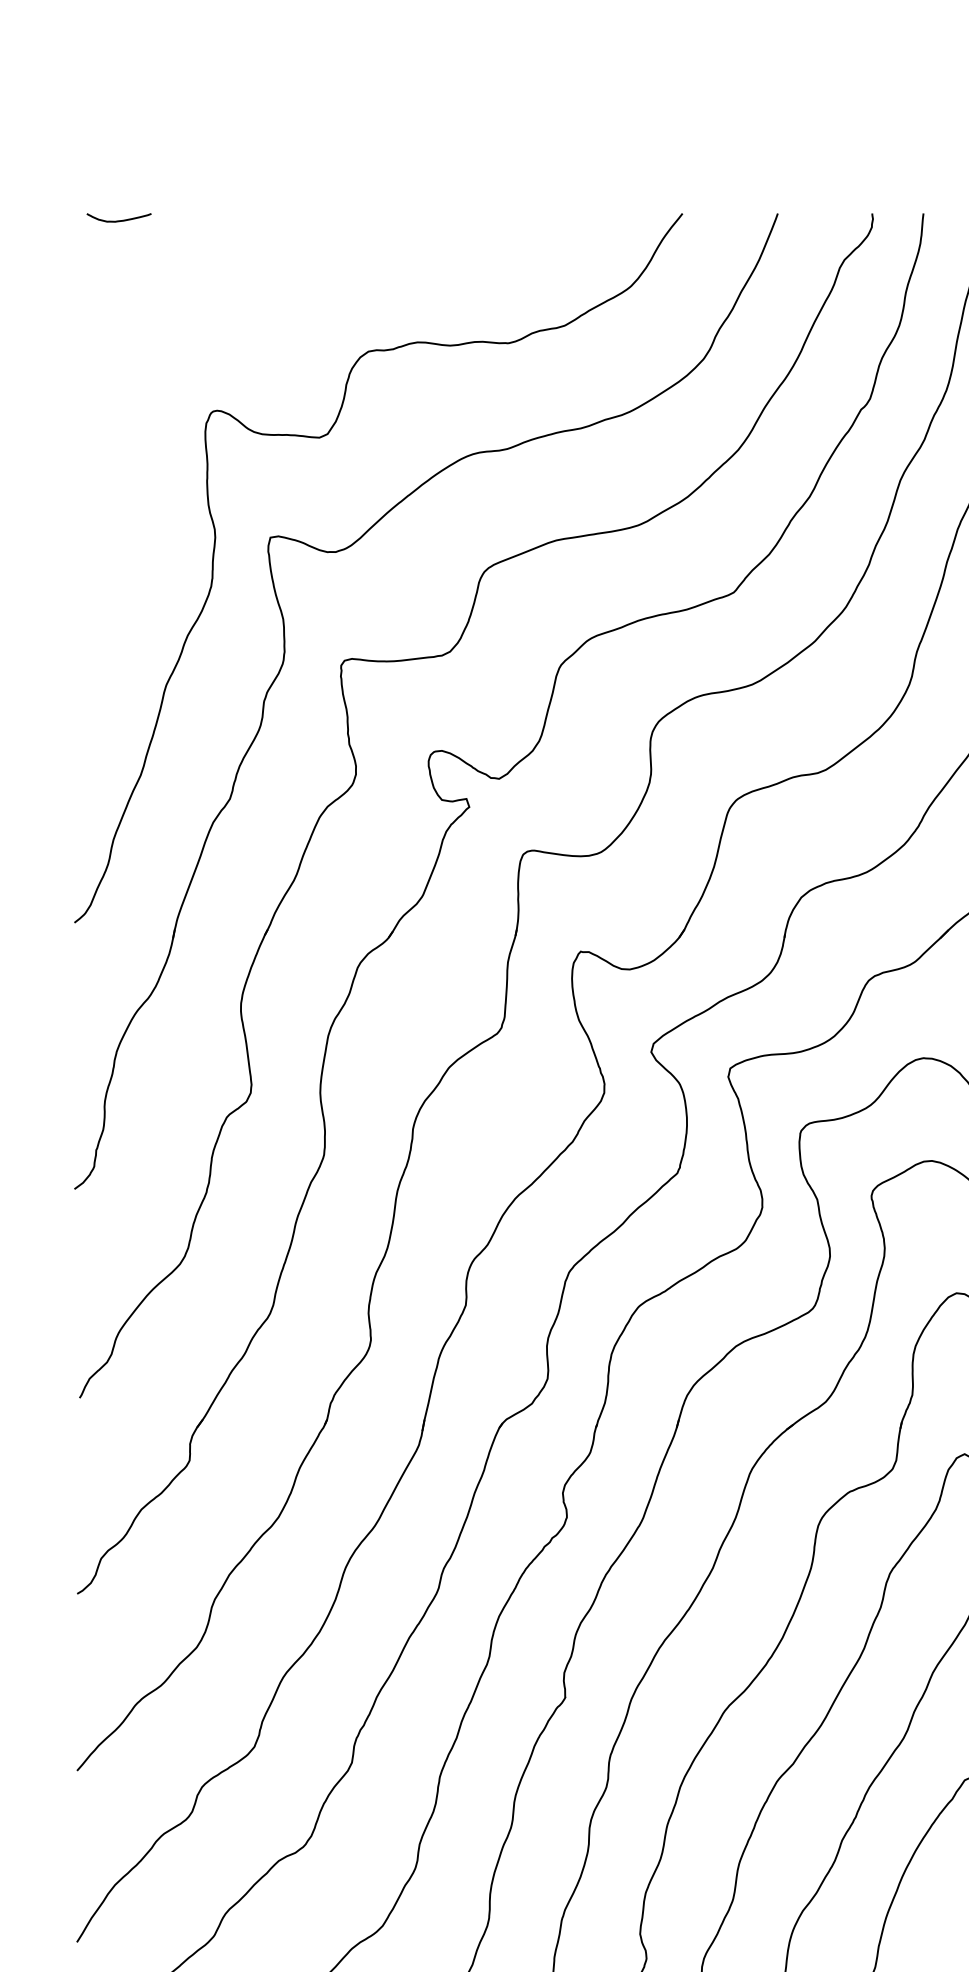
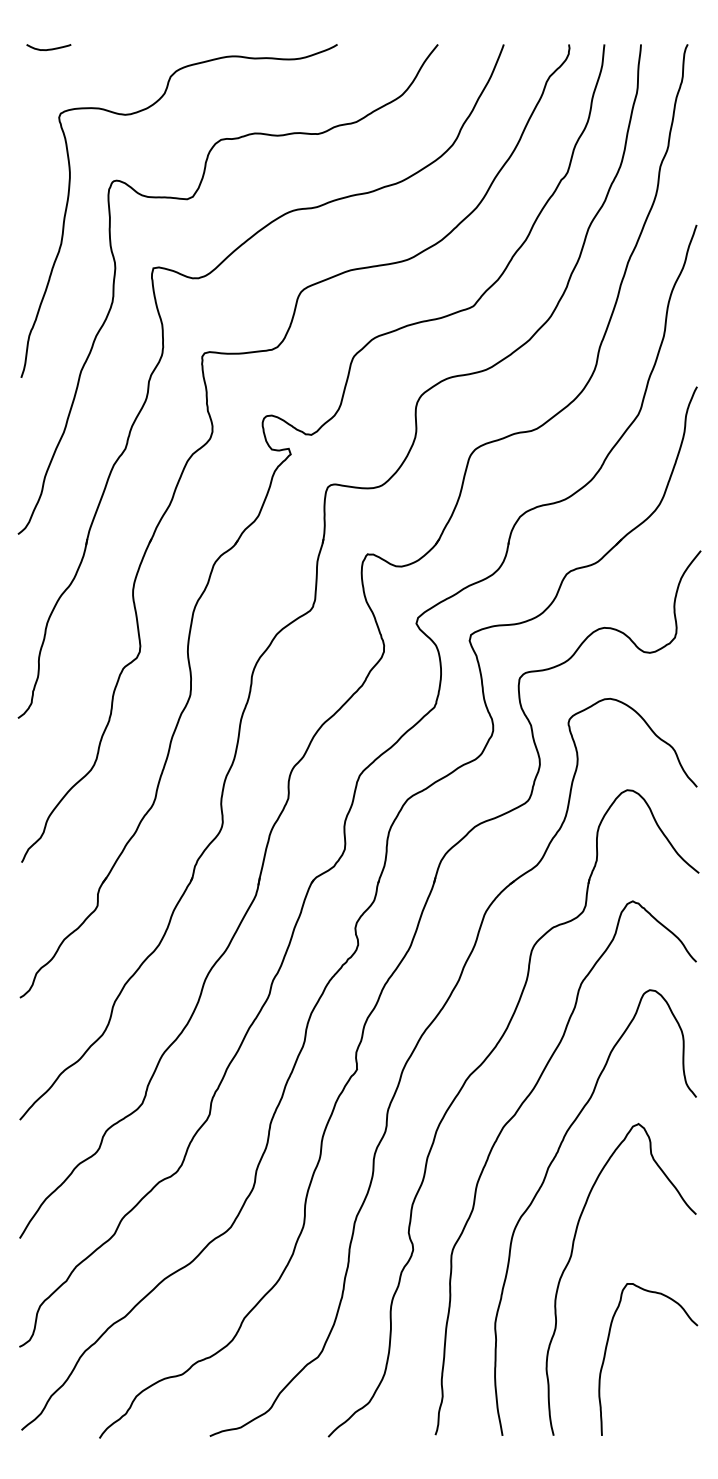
curve: (247, 313) -> (137, 113), added

